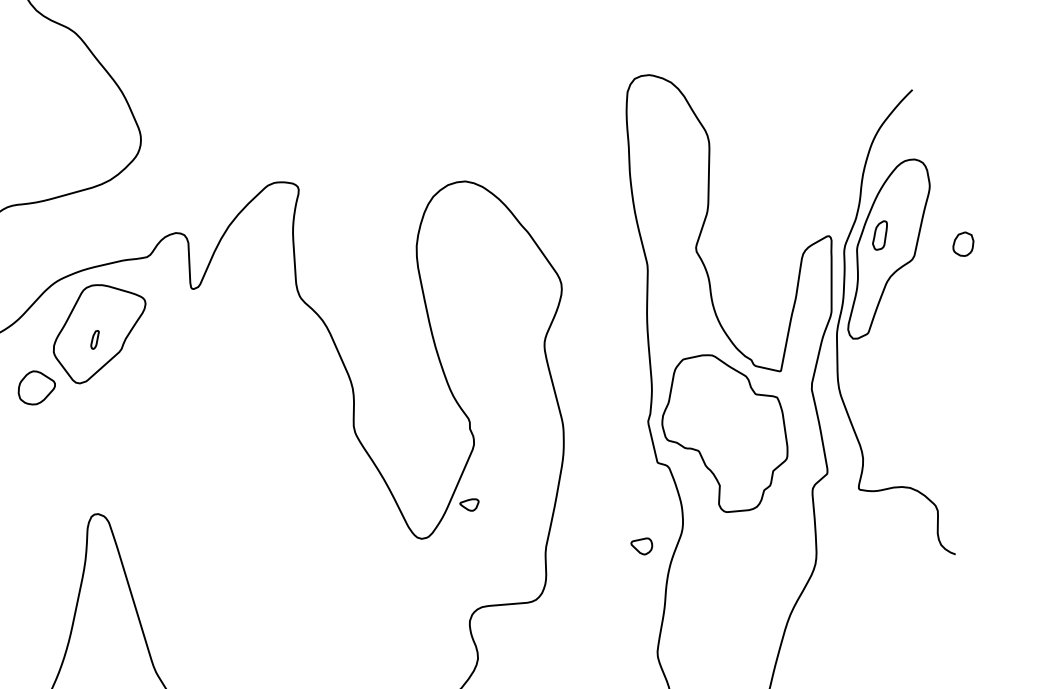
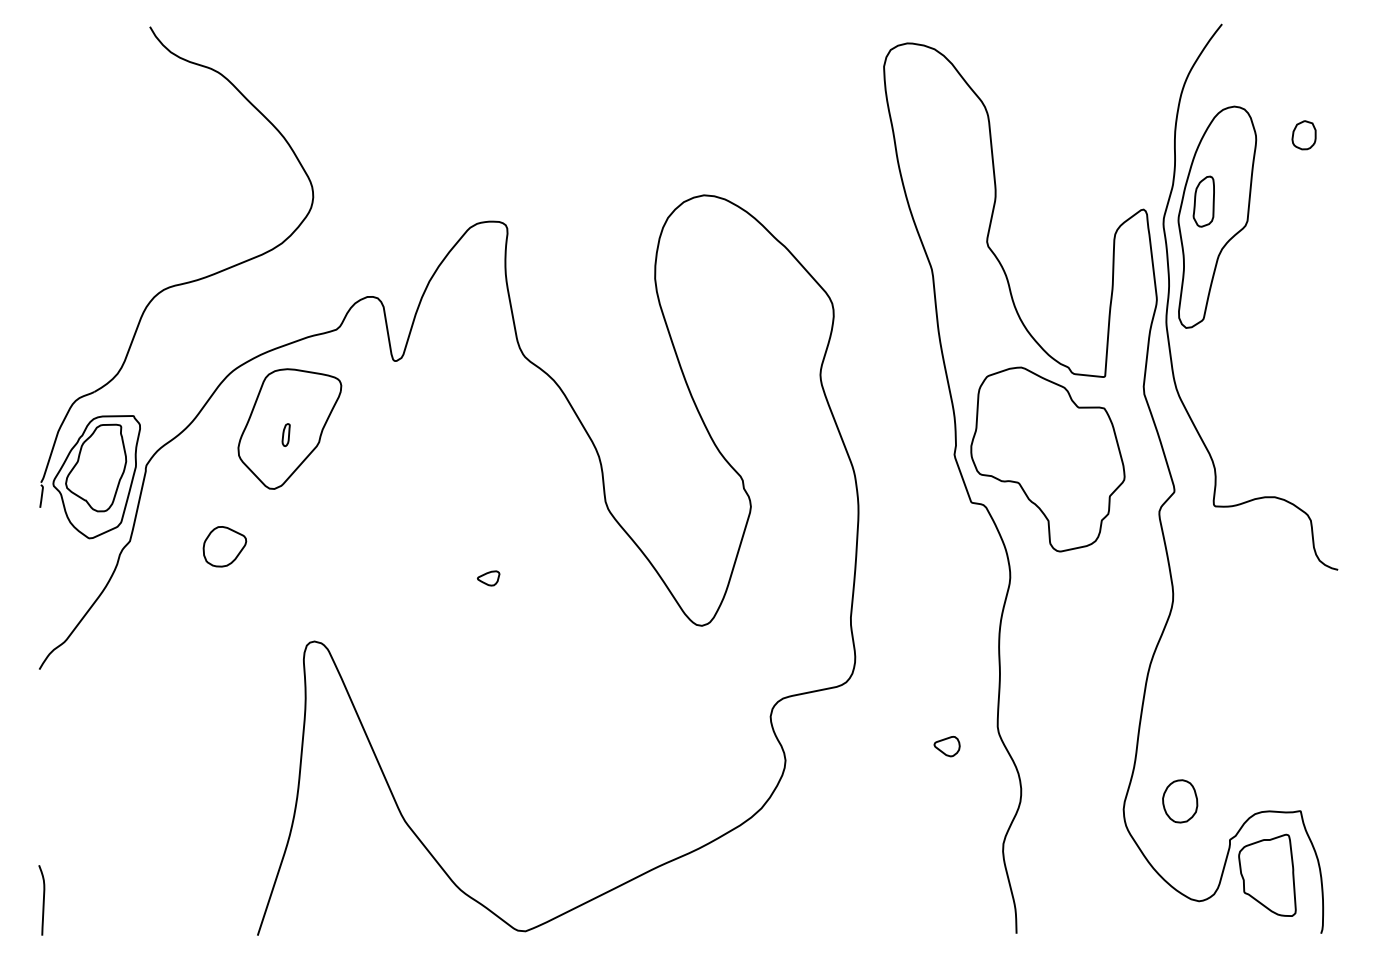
part: (879, 235) -> (1203, 201), size x1.43
part: (962, 244) -> (1303, 135), moved
part: (36, 388) -> (224, 546), moved
part: (469, 504) -> (488, 578), moved
part: (641, 545) -> (946, 746), moved

